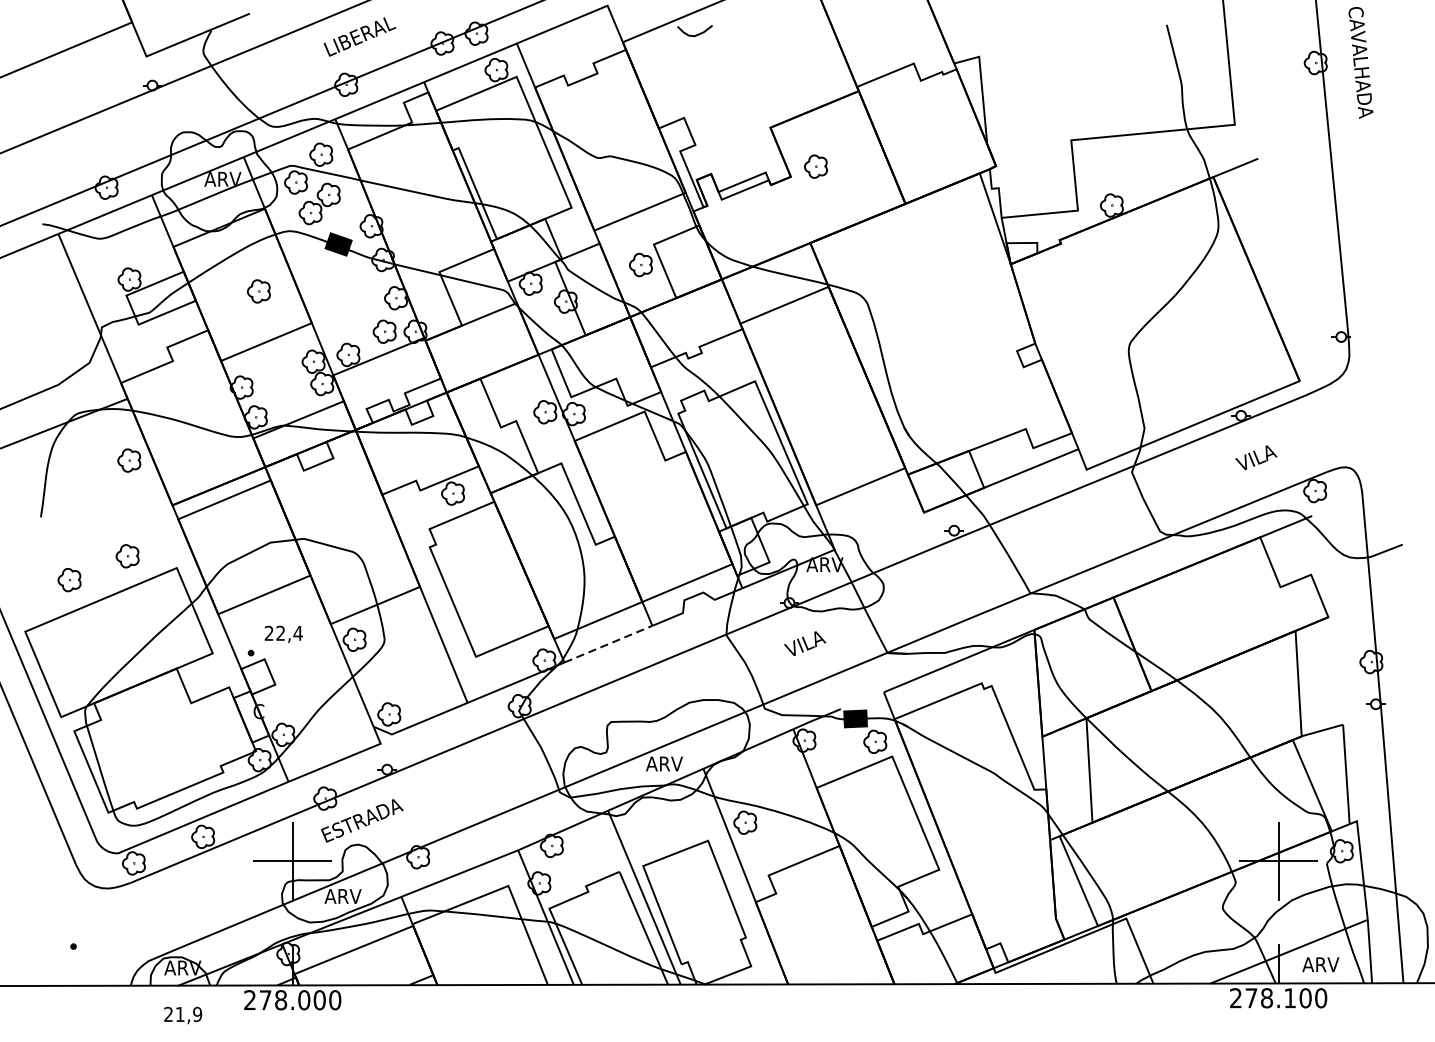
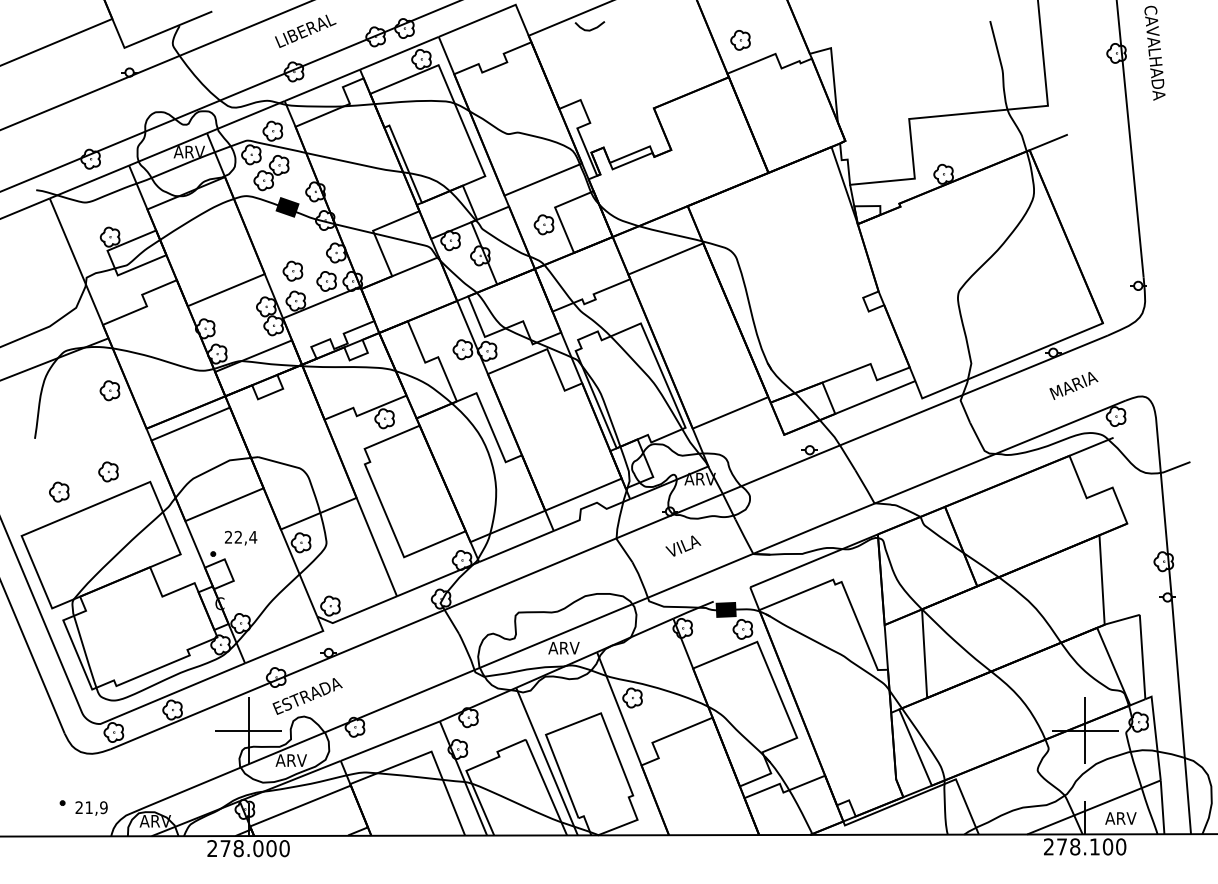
part: (815, 166) -> (740, 40), moved
part: (258, 290) -> (292, 270), moved
text: (1264, 454) -> (1073, 385), VILA -> MARIA
line: (608, 644) -> (516, 546), dashed -> solid
text: (183, 1015) -> (91, 808), moved

